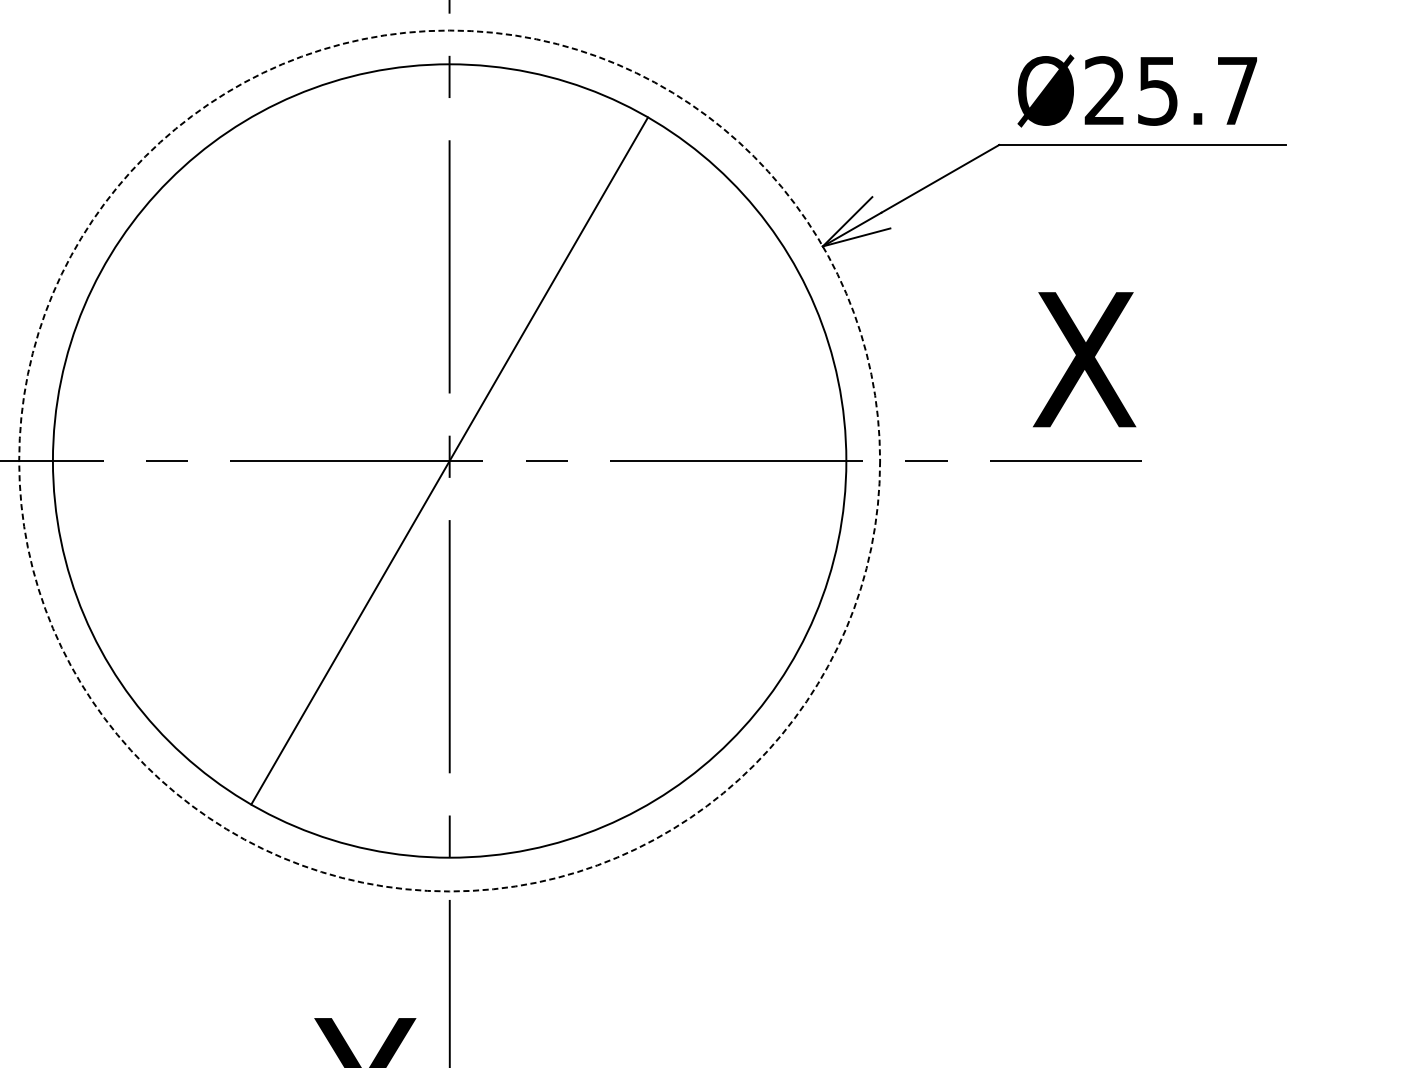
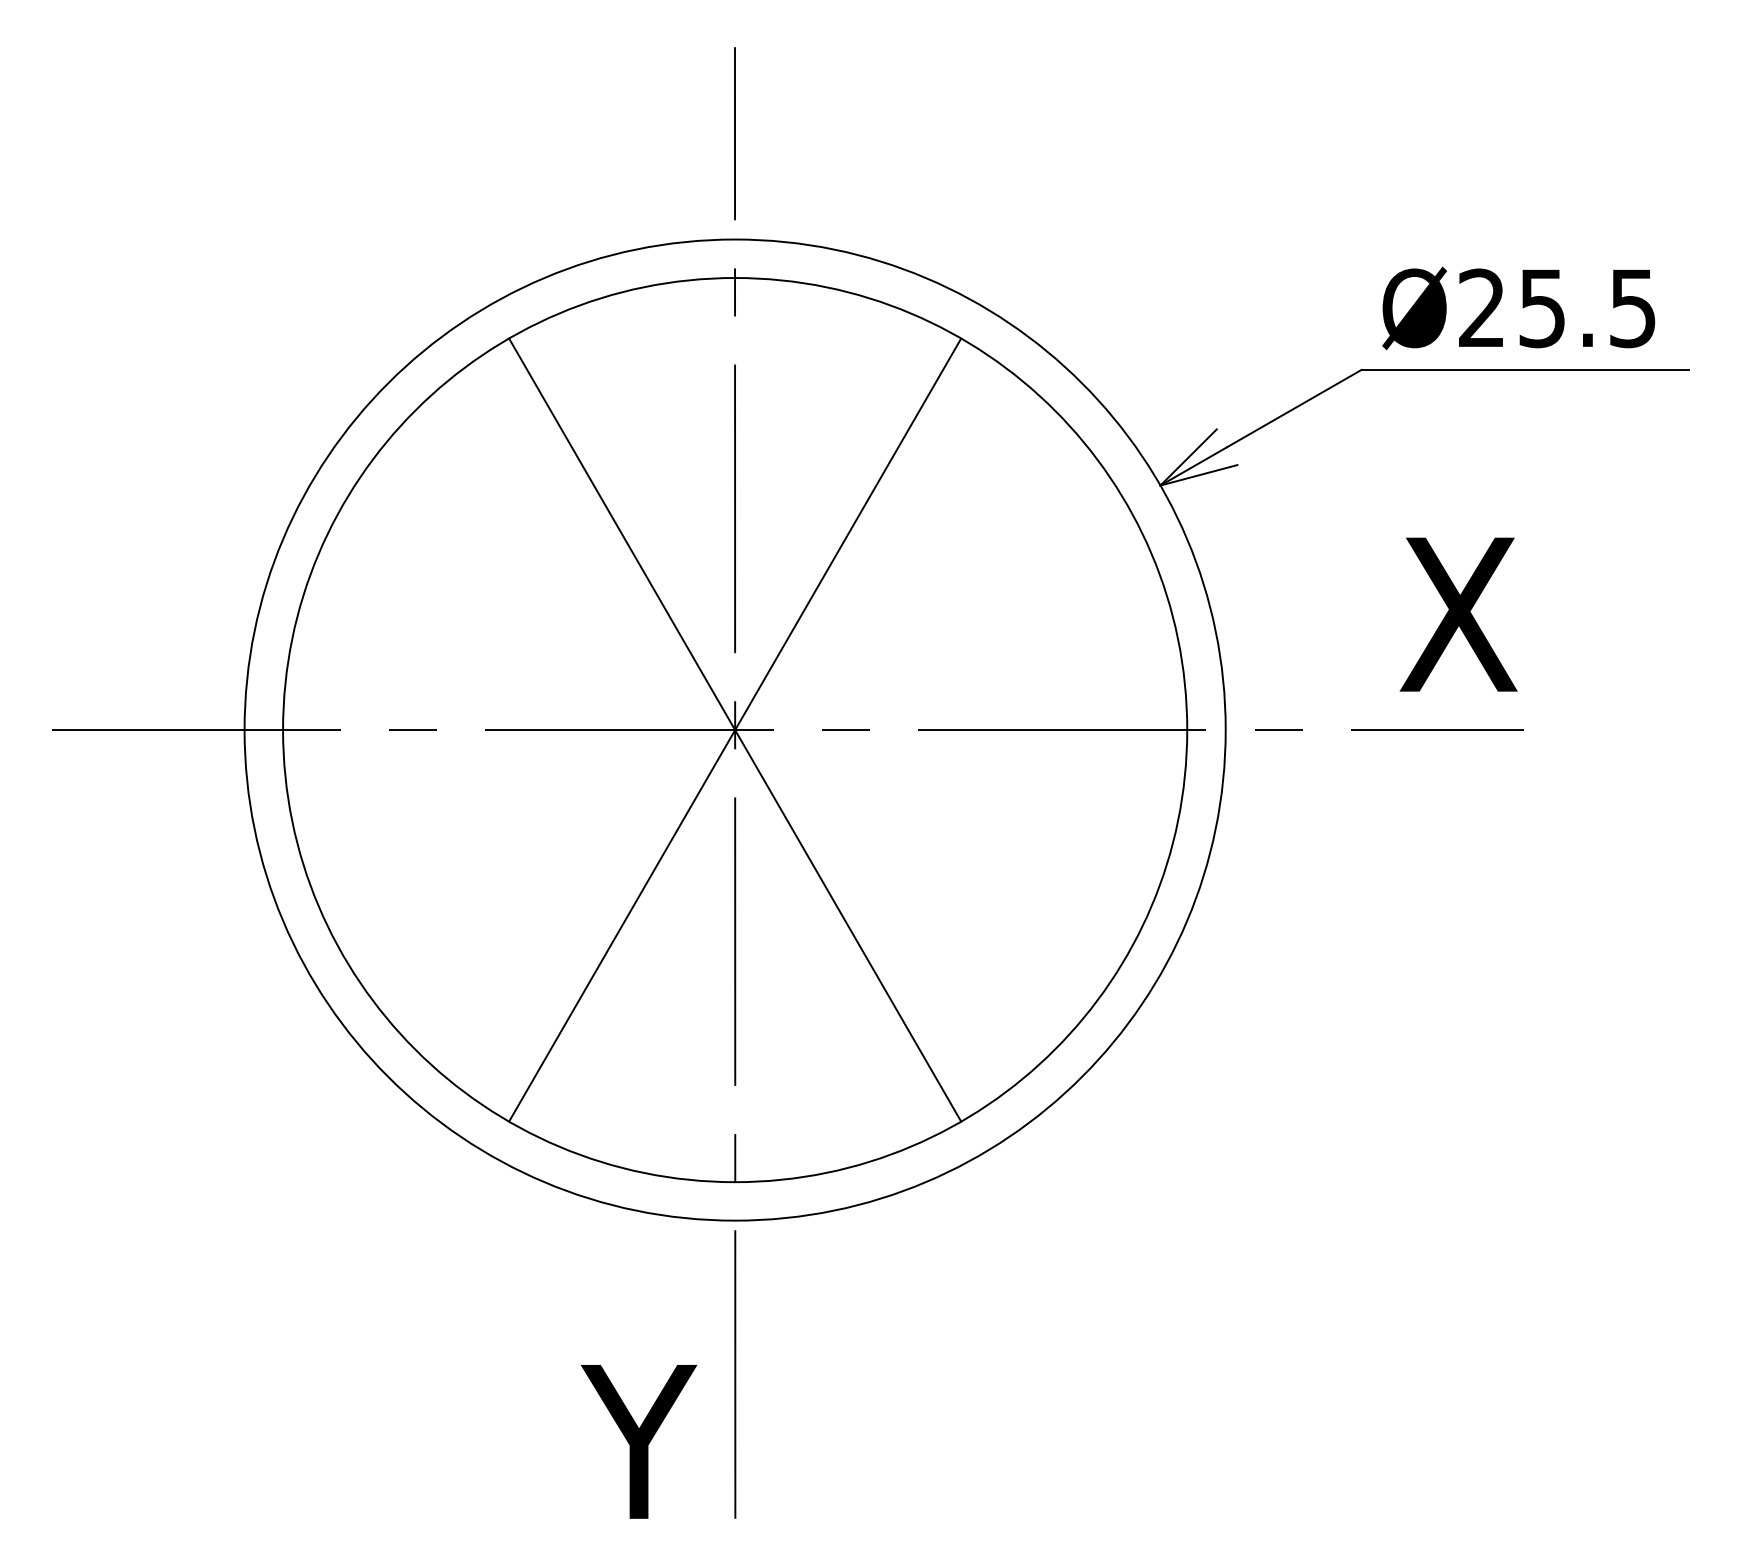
text: (1237, 91) -> (1632, 308), Ø25.7 -> Ø25.5
circle: (449, 460) -> (734, 729), dashed -> solid
line: (449, 460) -> (735, 729), added

